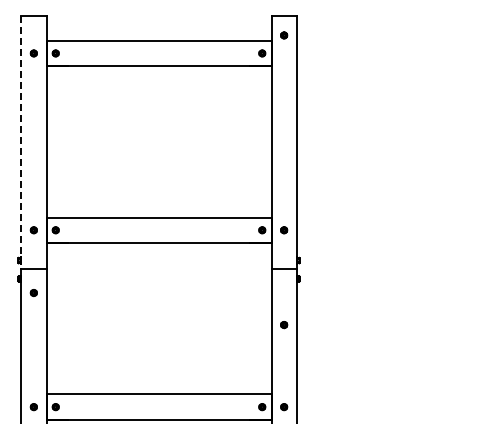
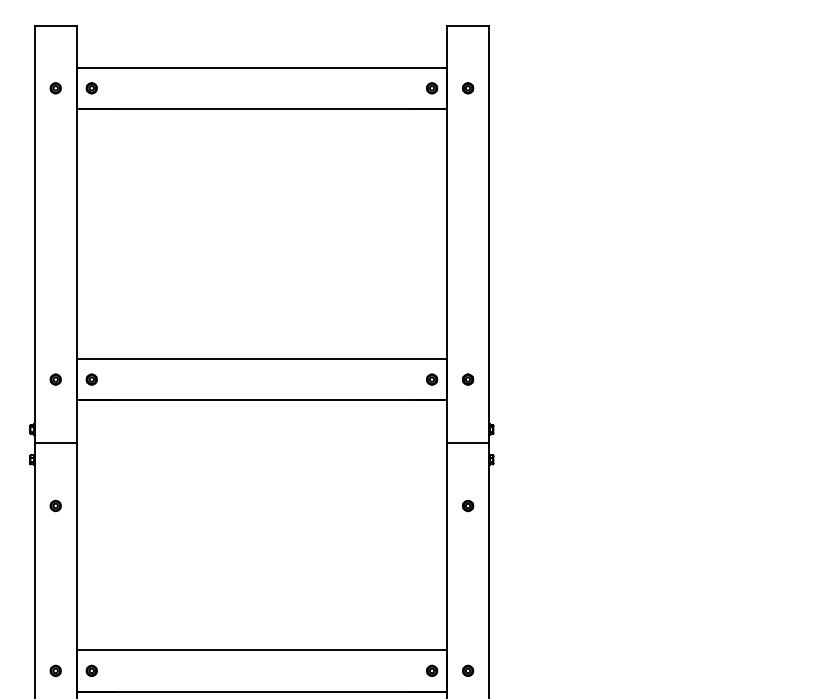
part: (284, 35) -> (468, 88), moved
line: (21, 142) -> (35, 235), dashed -> solid
part: (33, 293) -> (55, 506), moved
part: (284, 325) -> (468, 506), moved

